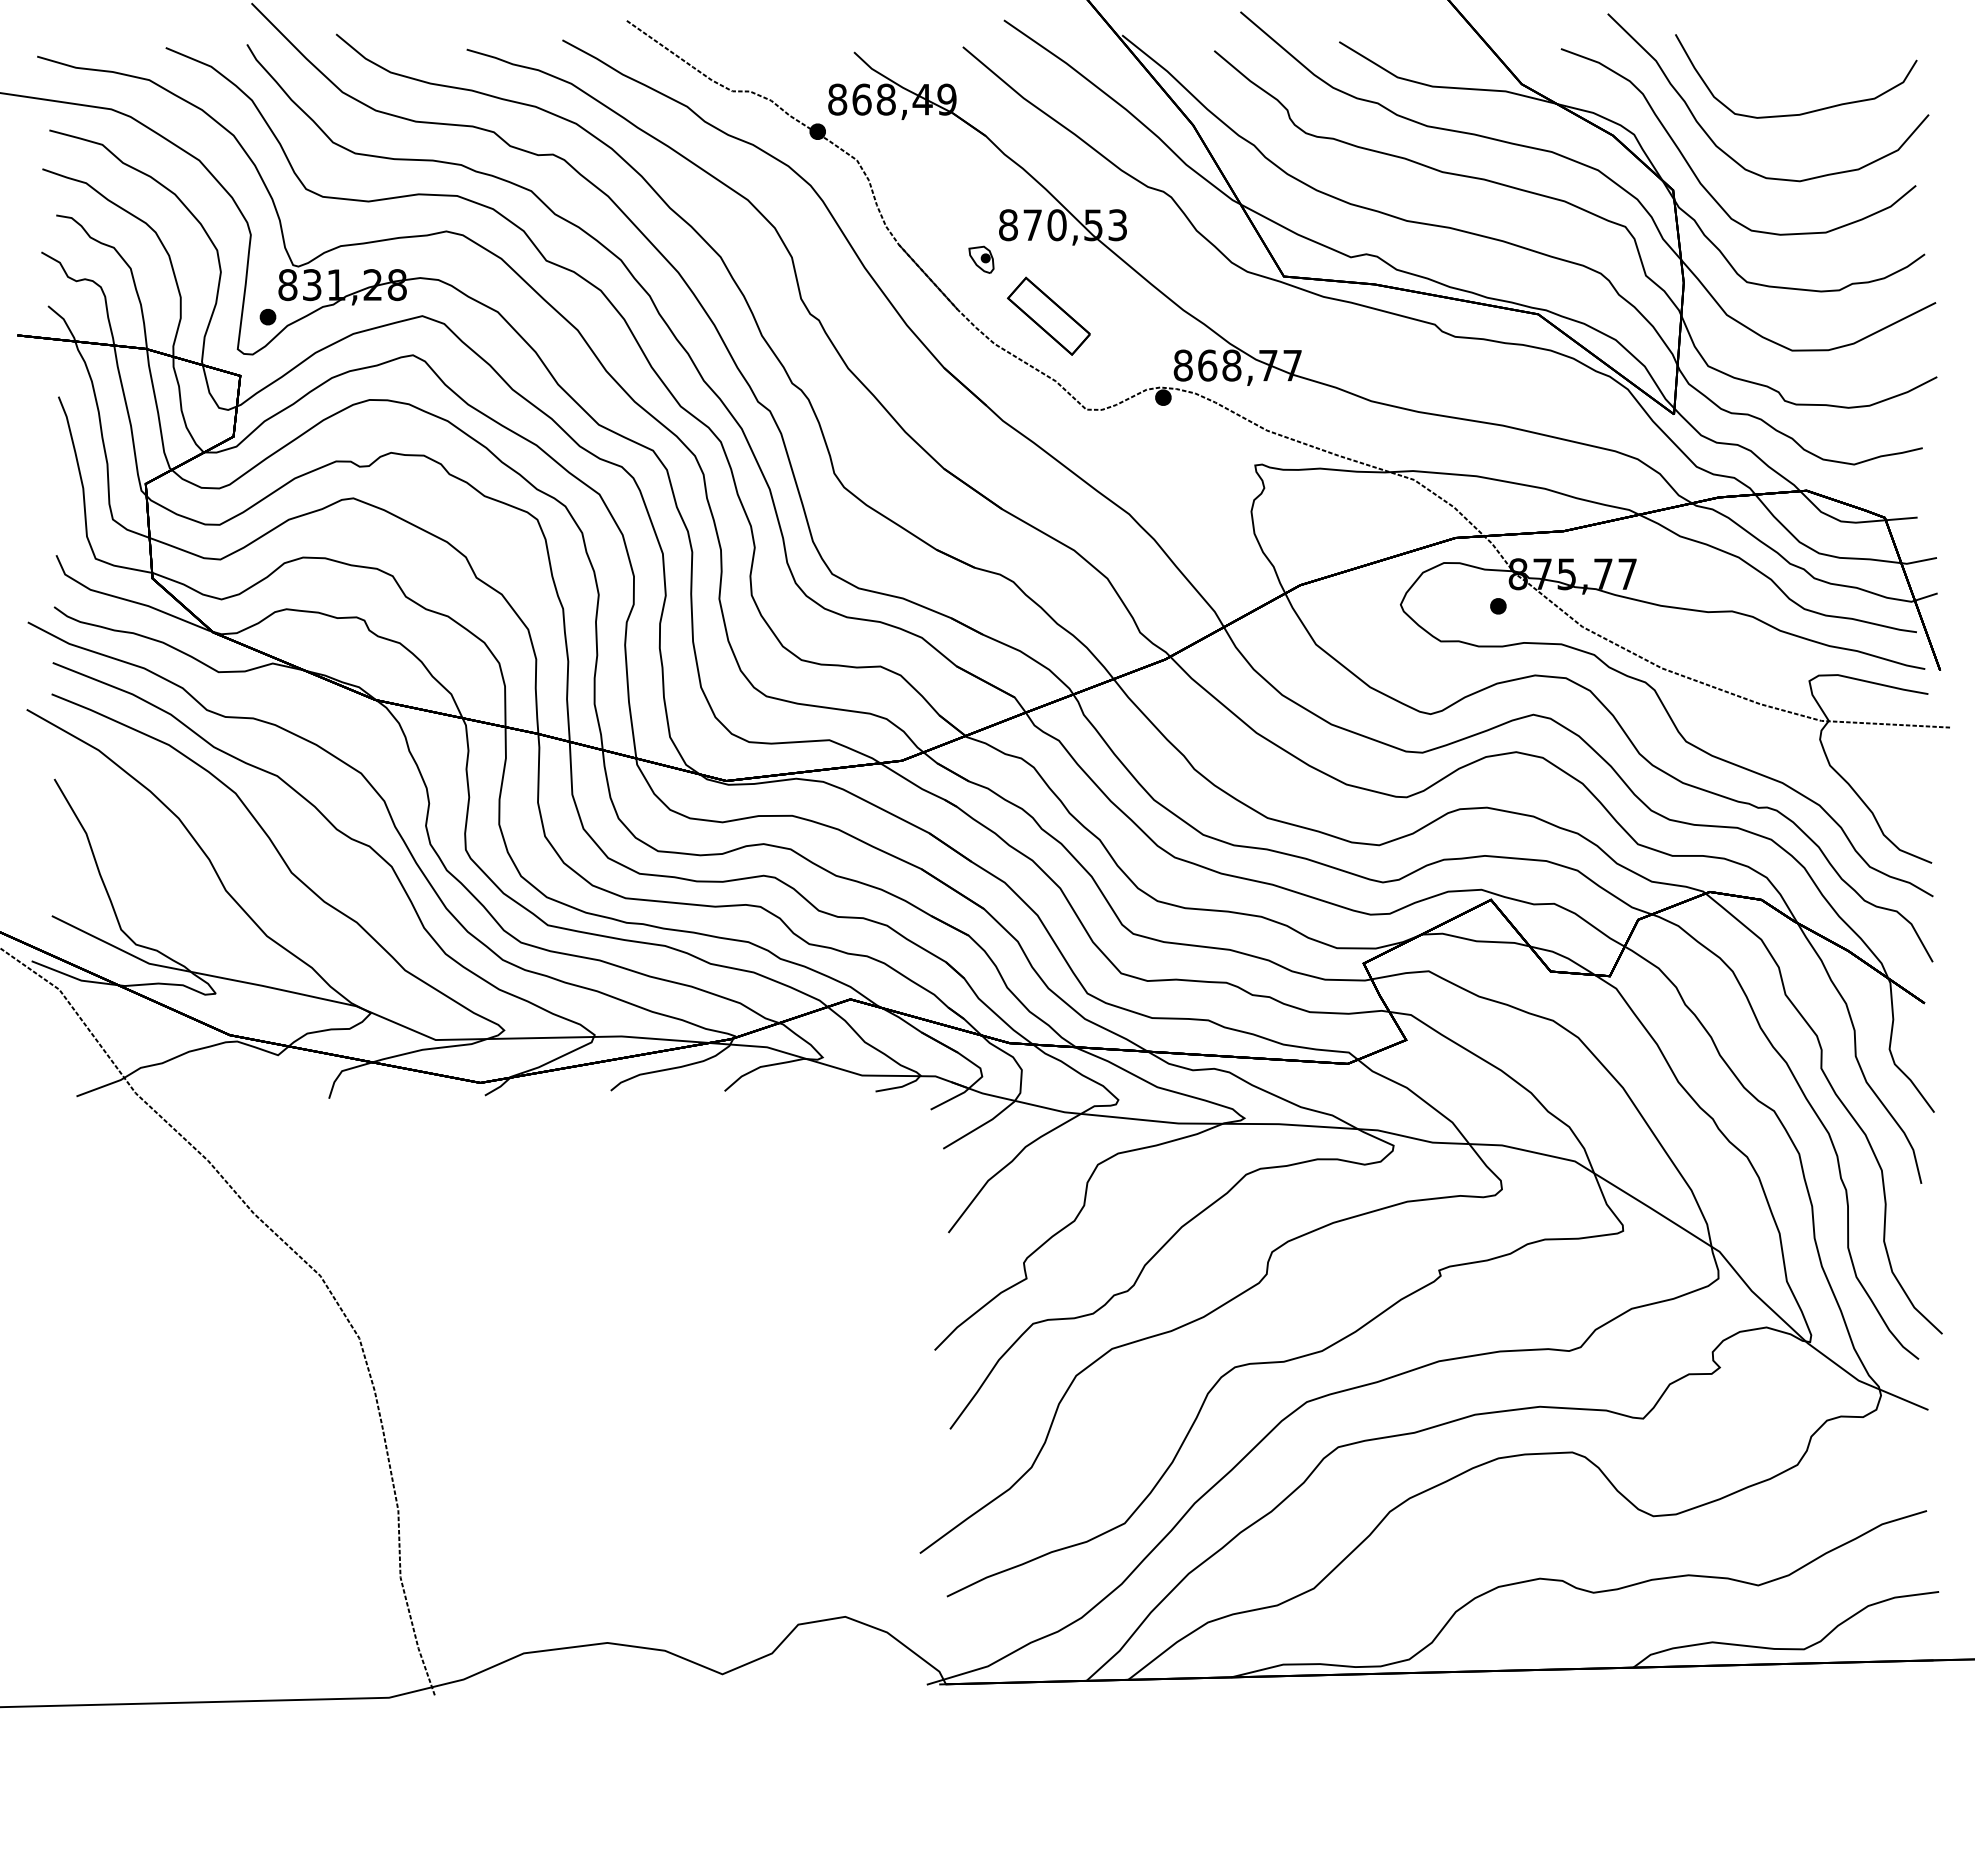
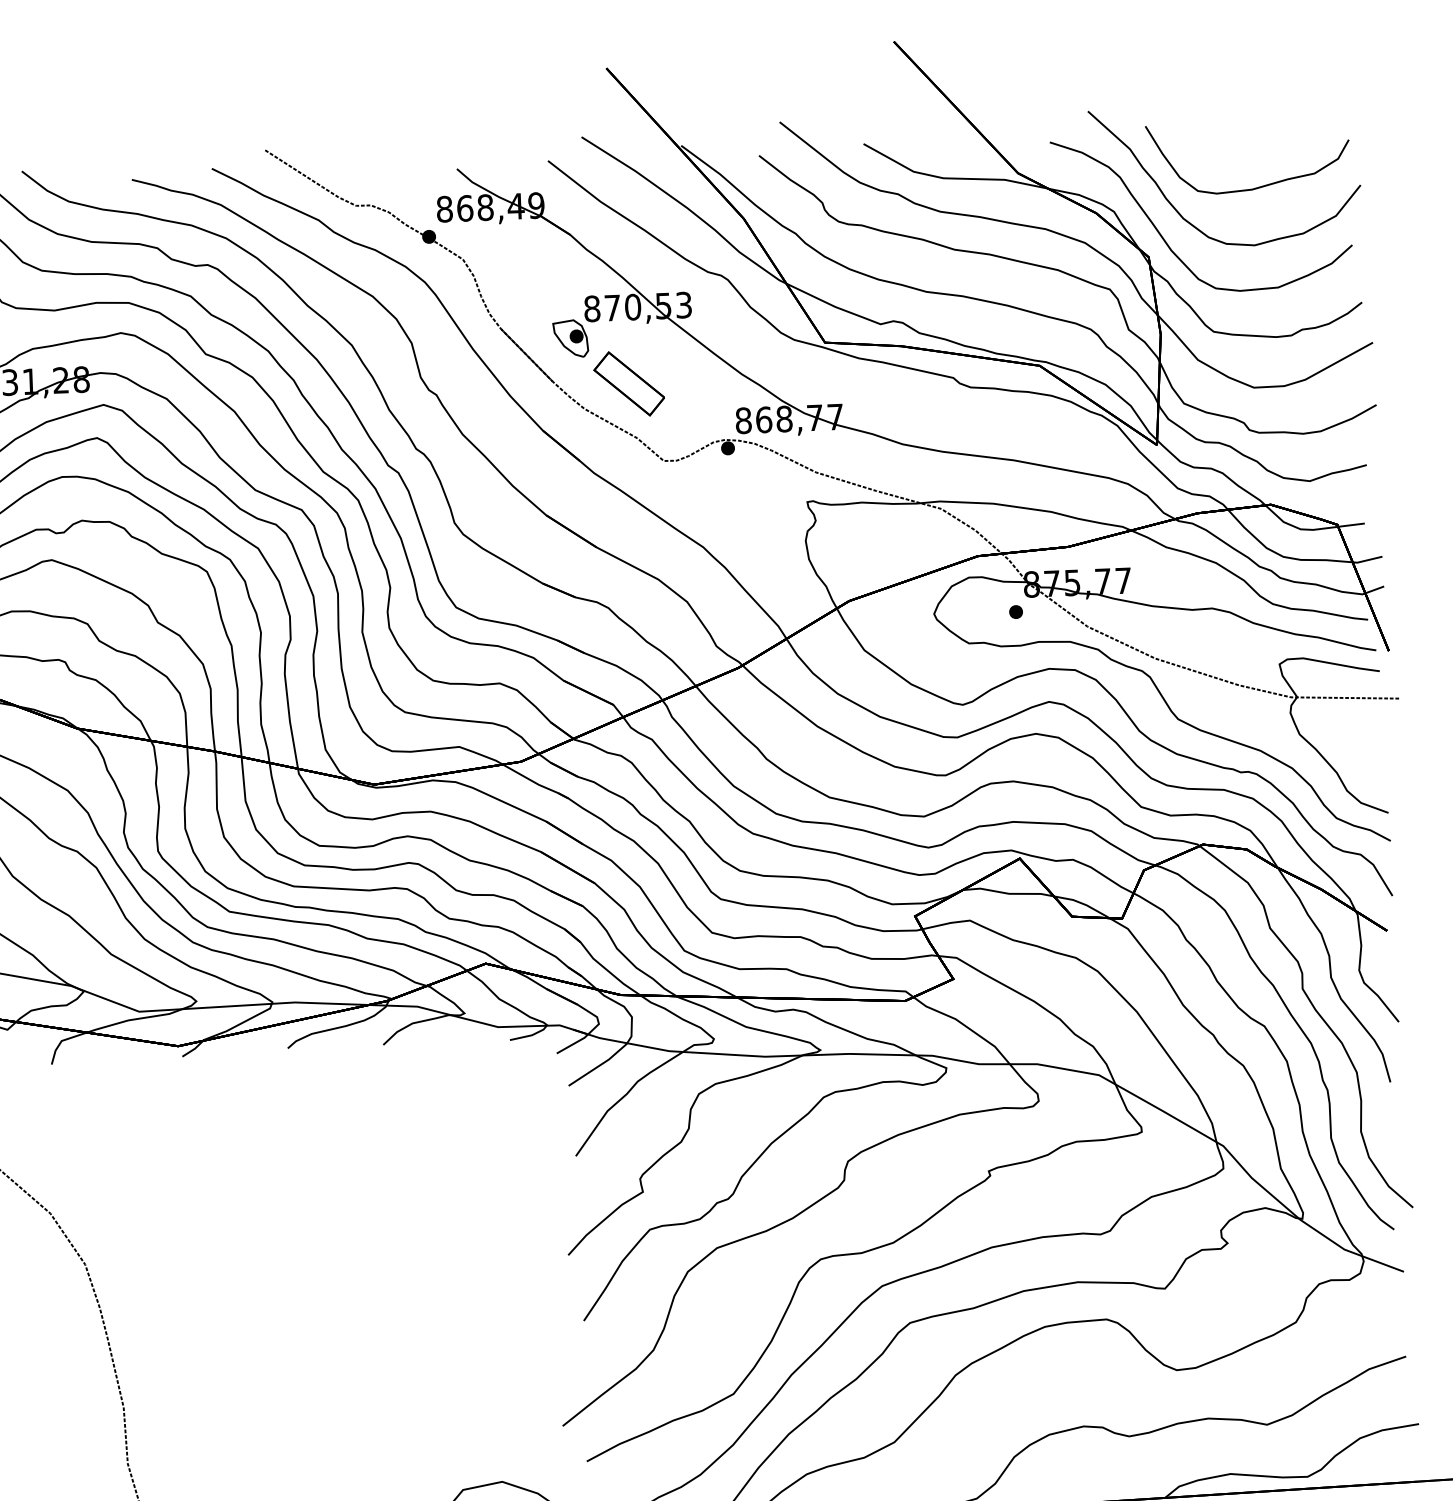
part: (981, 259) -> (570, 338), size x1.67

